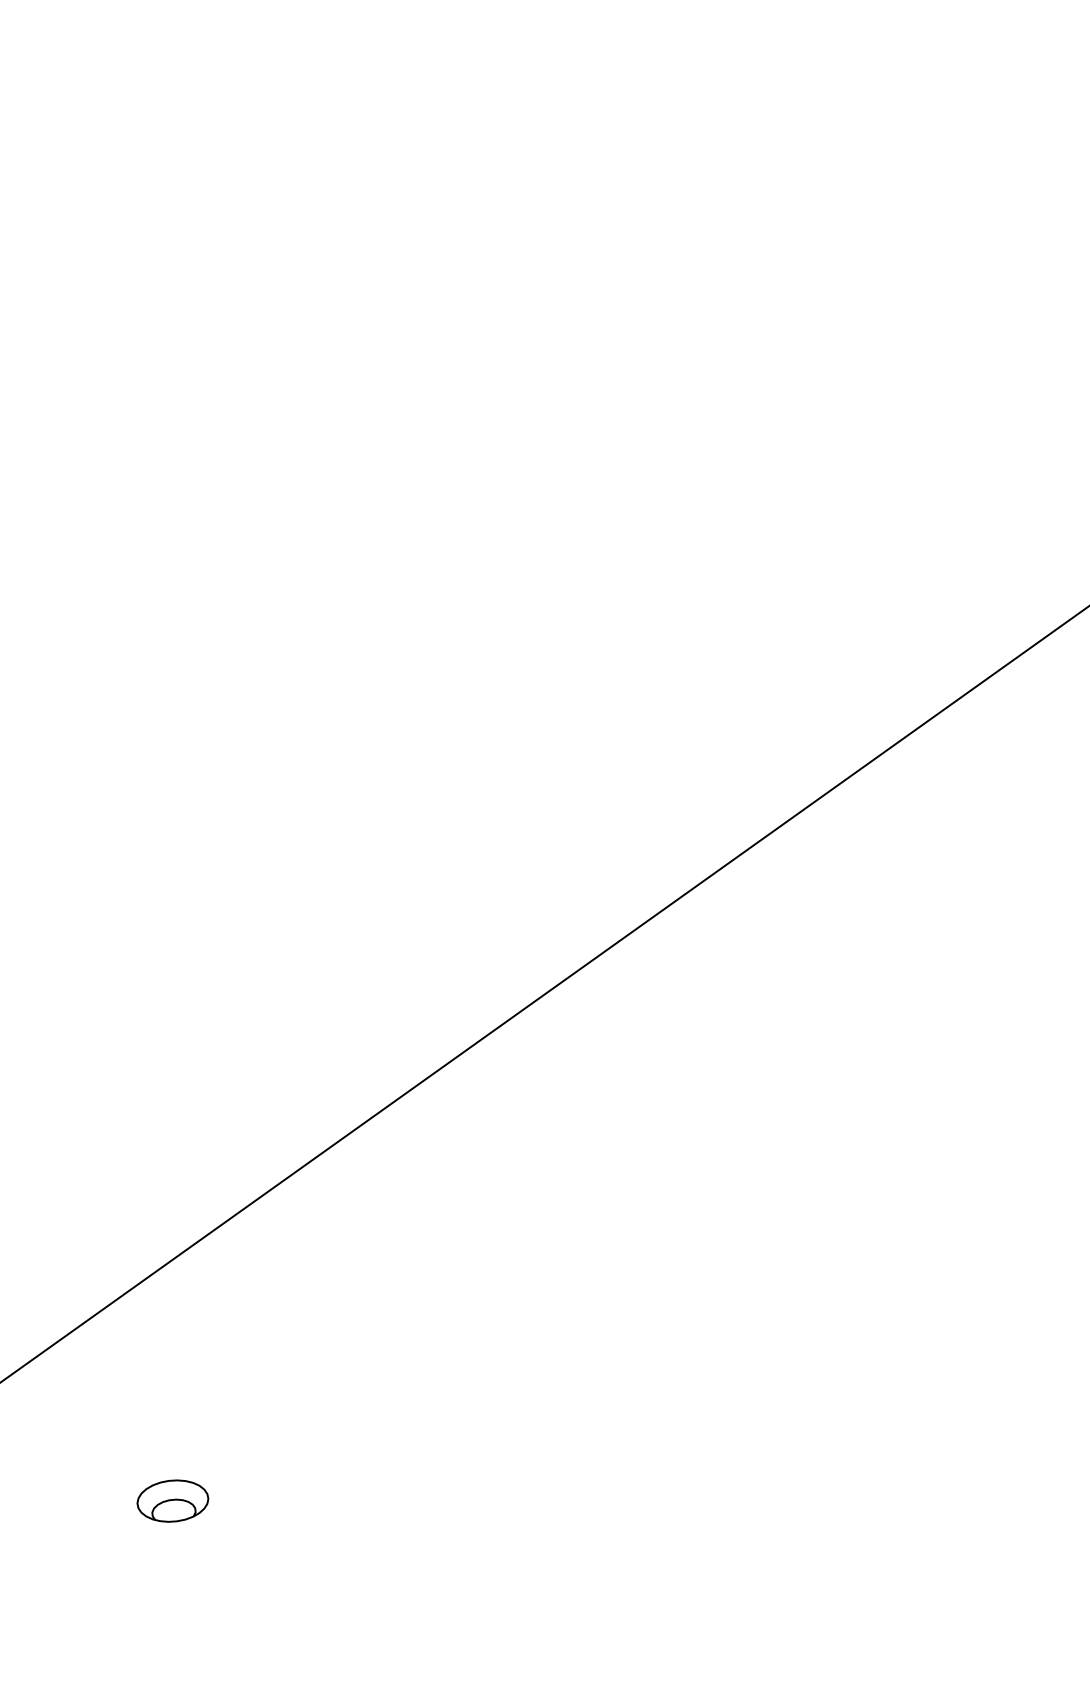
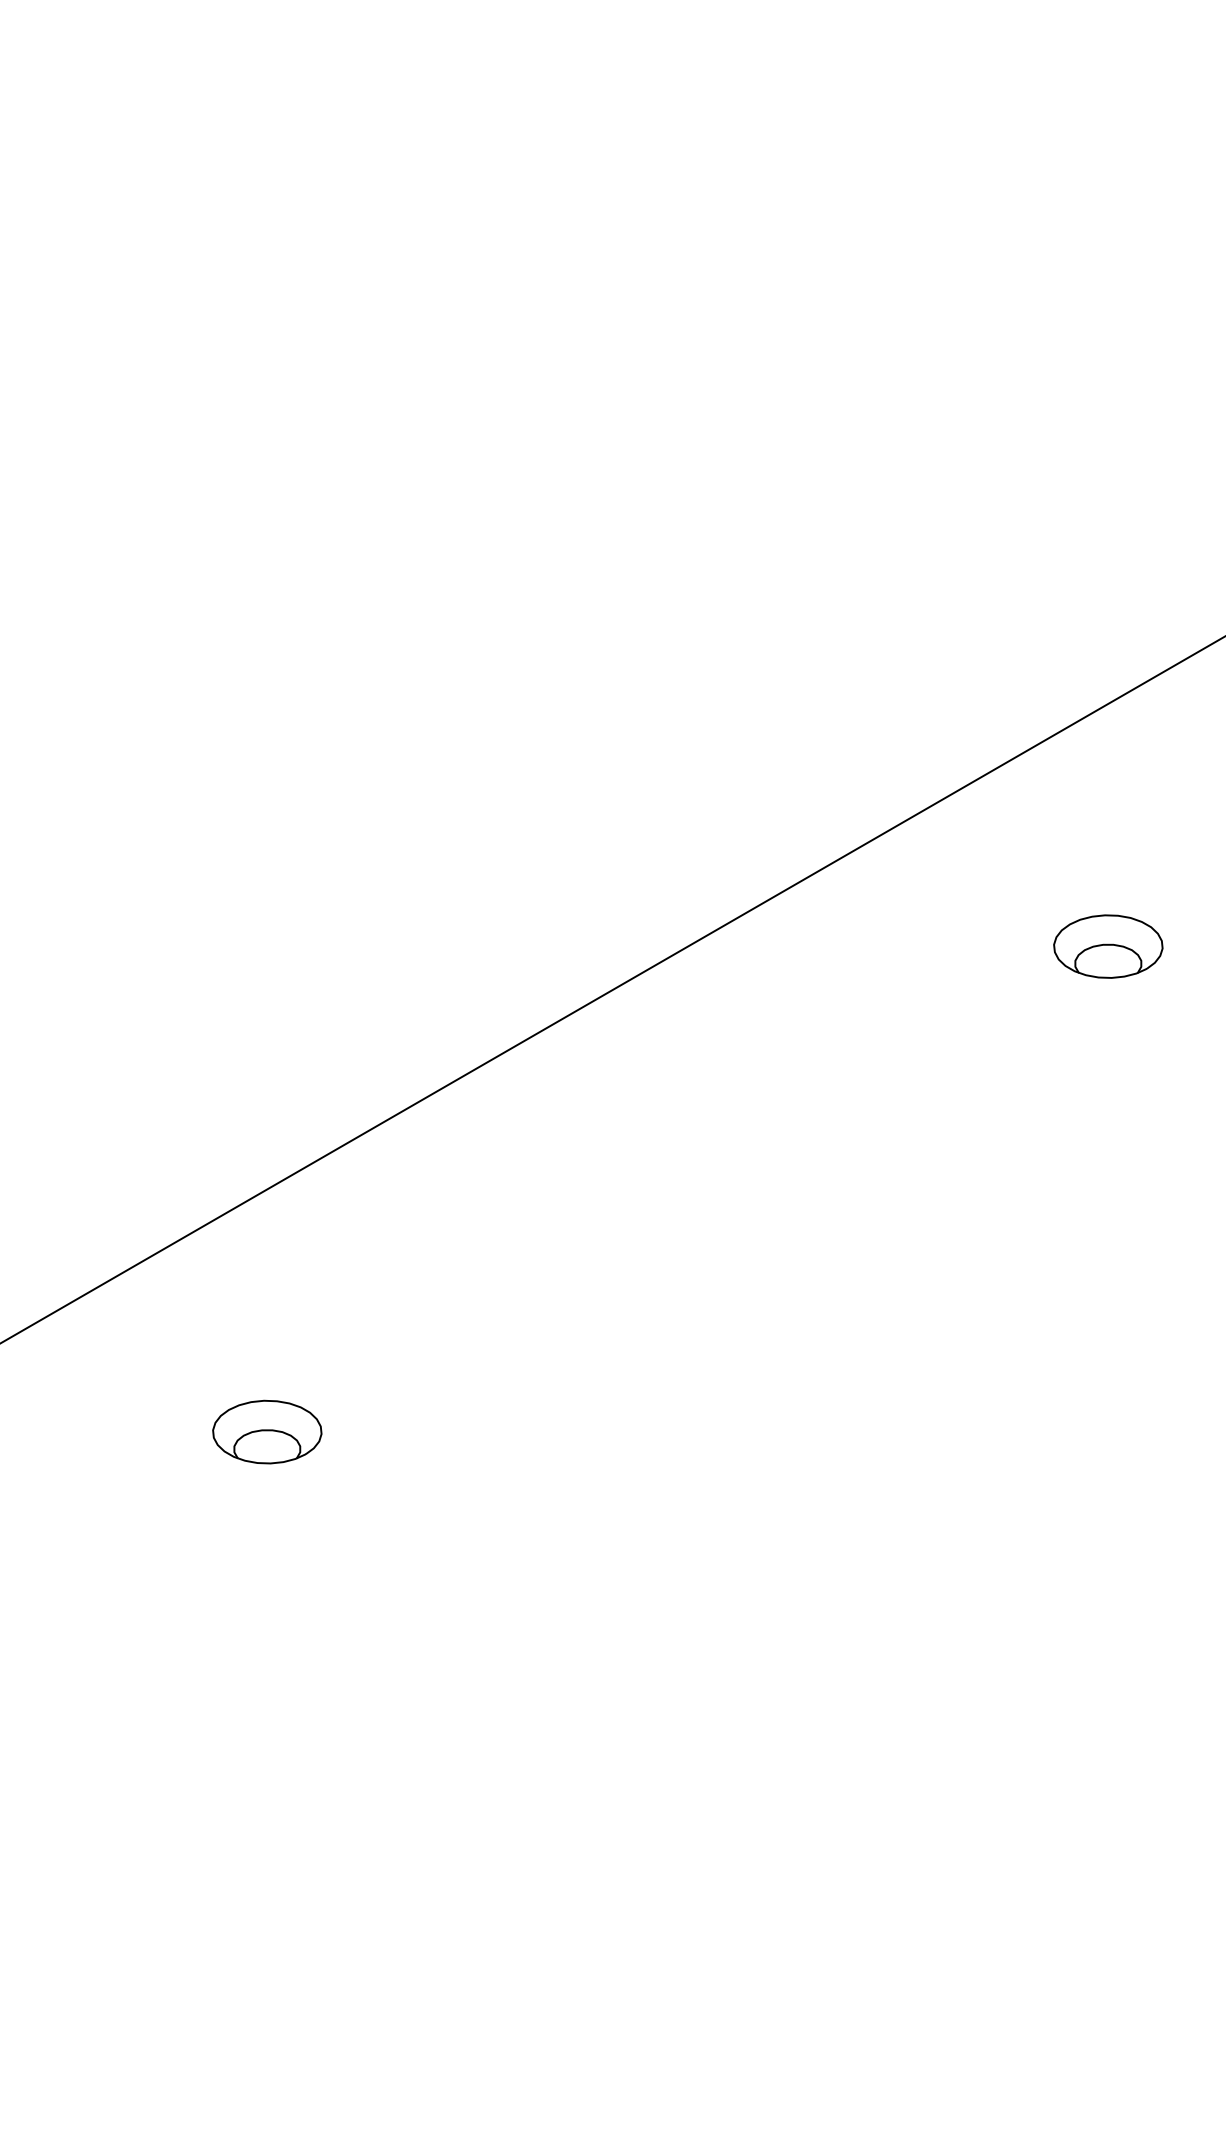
part: (912, 973) -> (1108, 946), added
part: (172, 1500) -> (267, 1431), size x1.43

